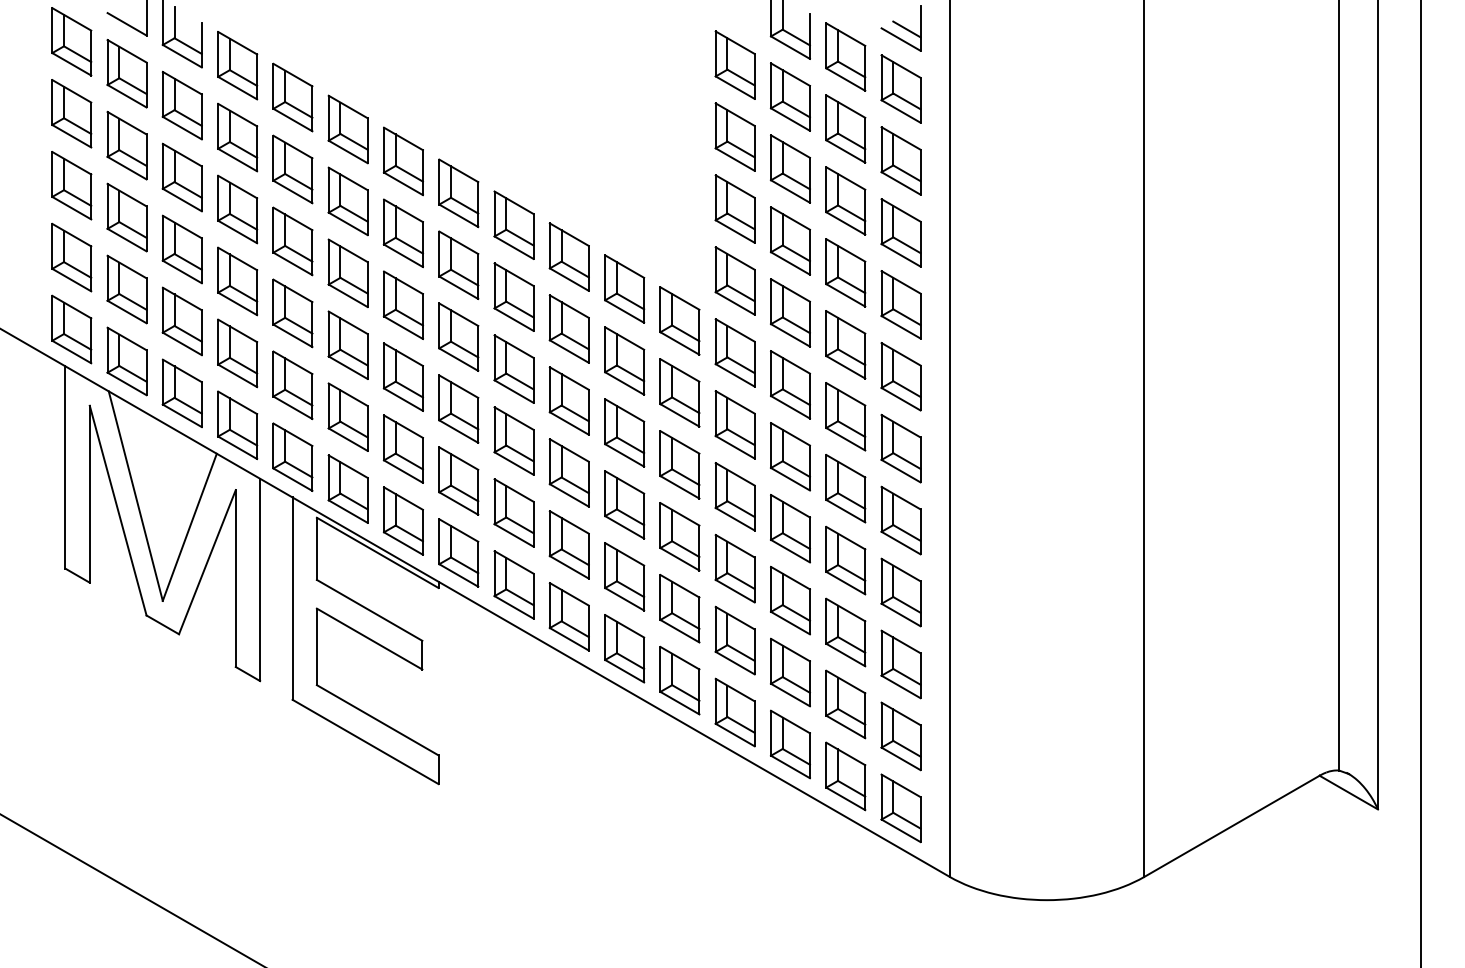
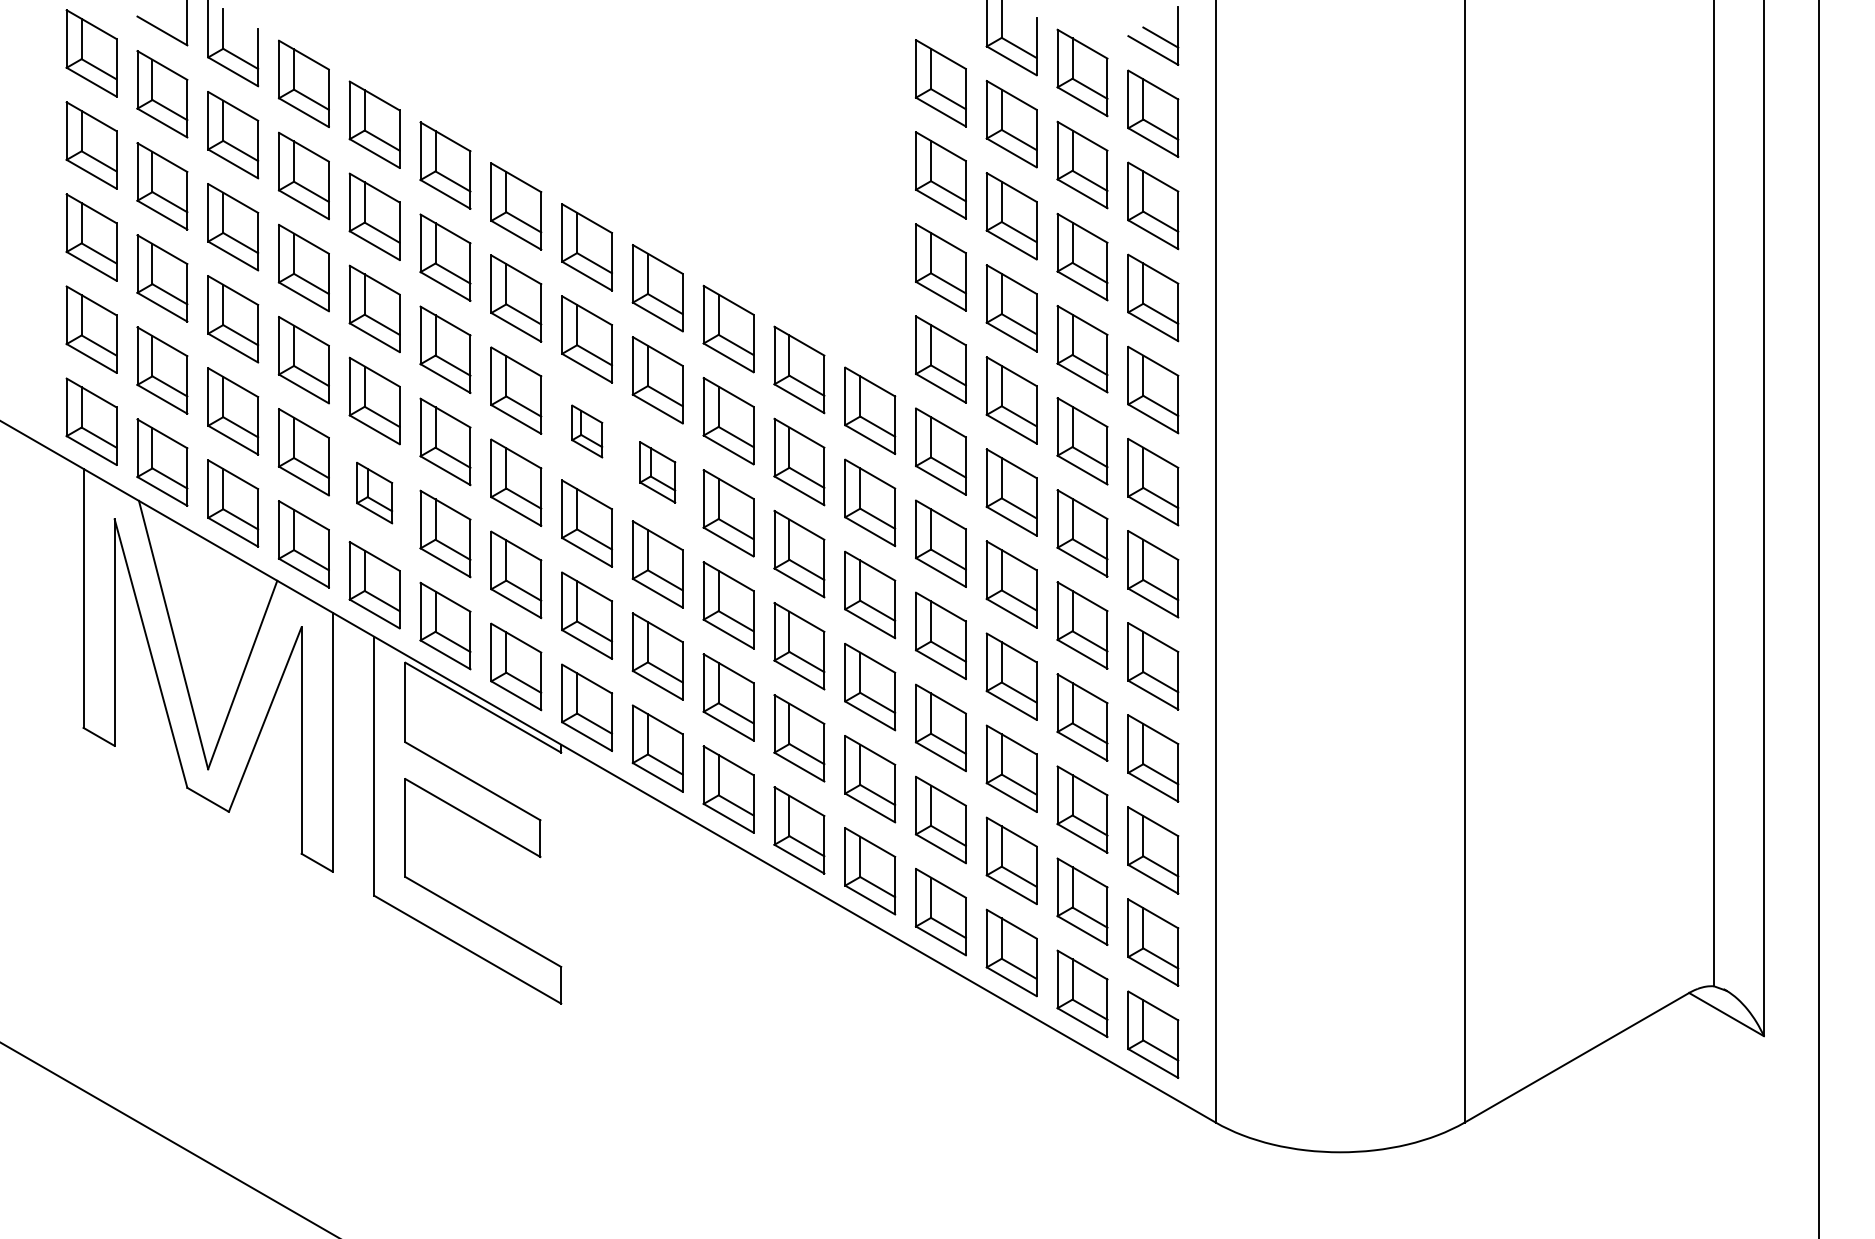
part: (459, 337) -> (587, 431), size x0.6
part: (513, 369) -> (657, 472), size x0.7
part: (292, 384) -> (374, 492), size x0.7

